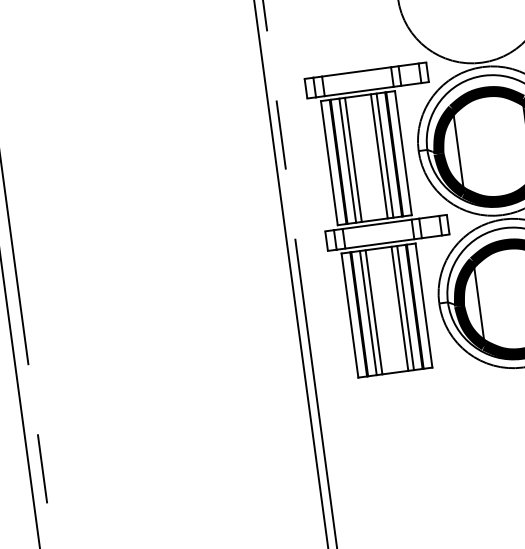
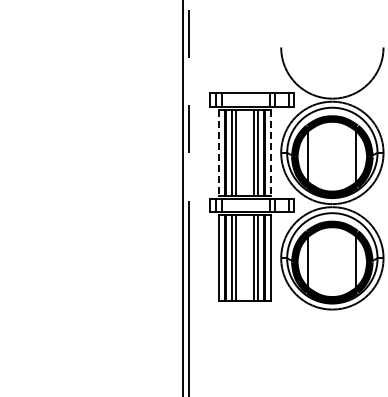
line: (403, 152) -> (270, 152), solid -> dashed
line: (329, 162) -> (219, 152), solid -> dashed

